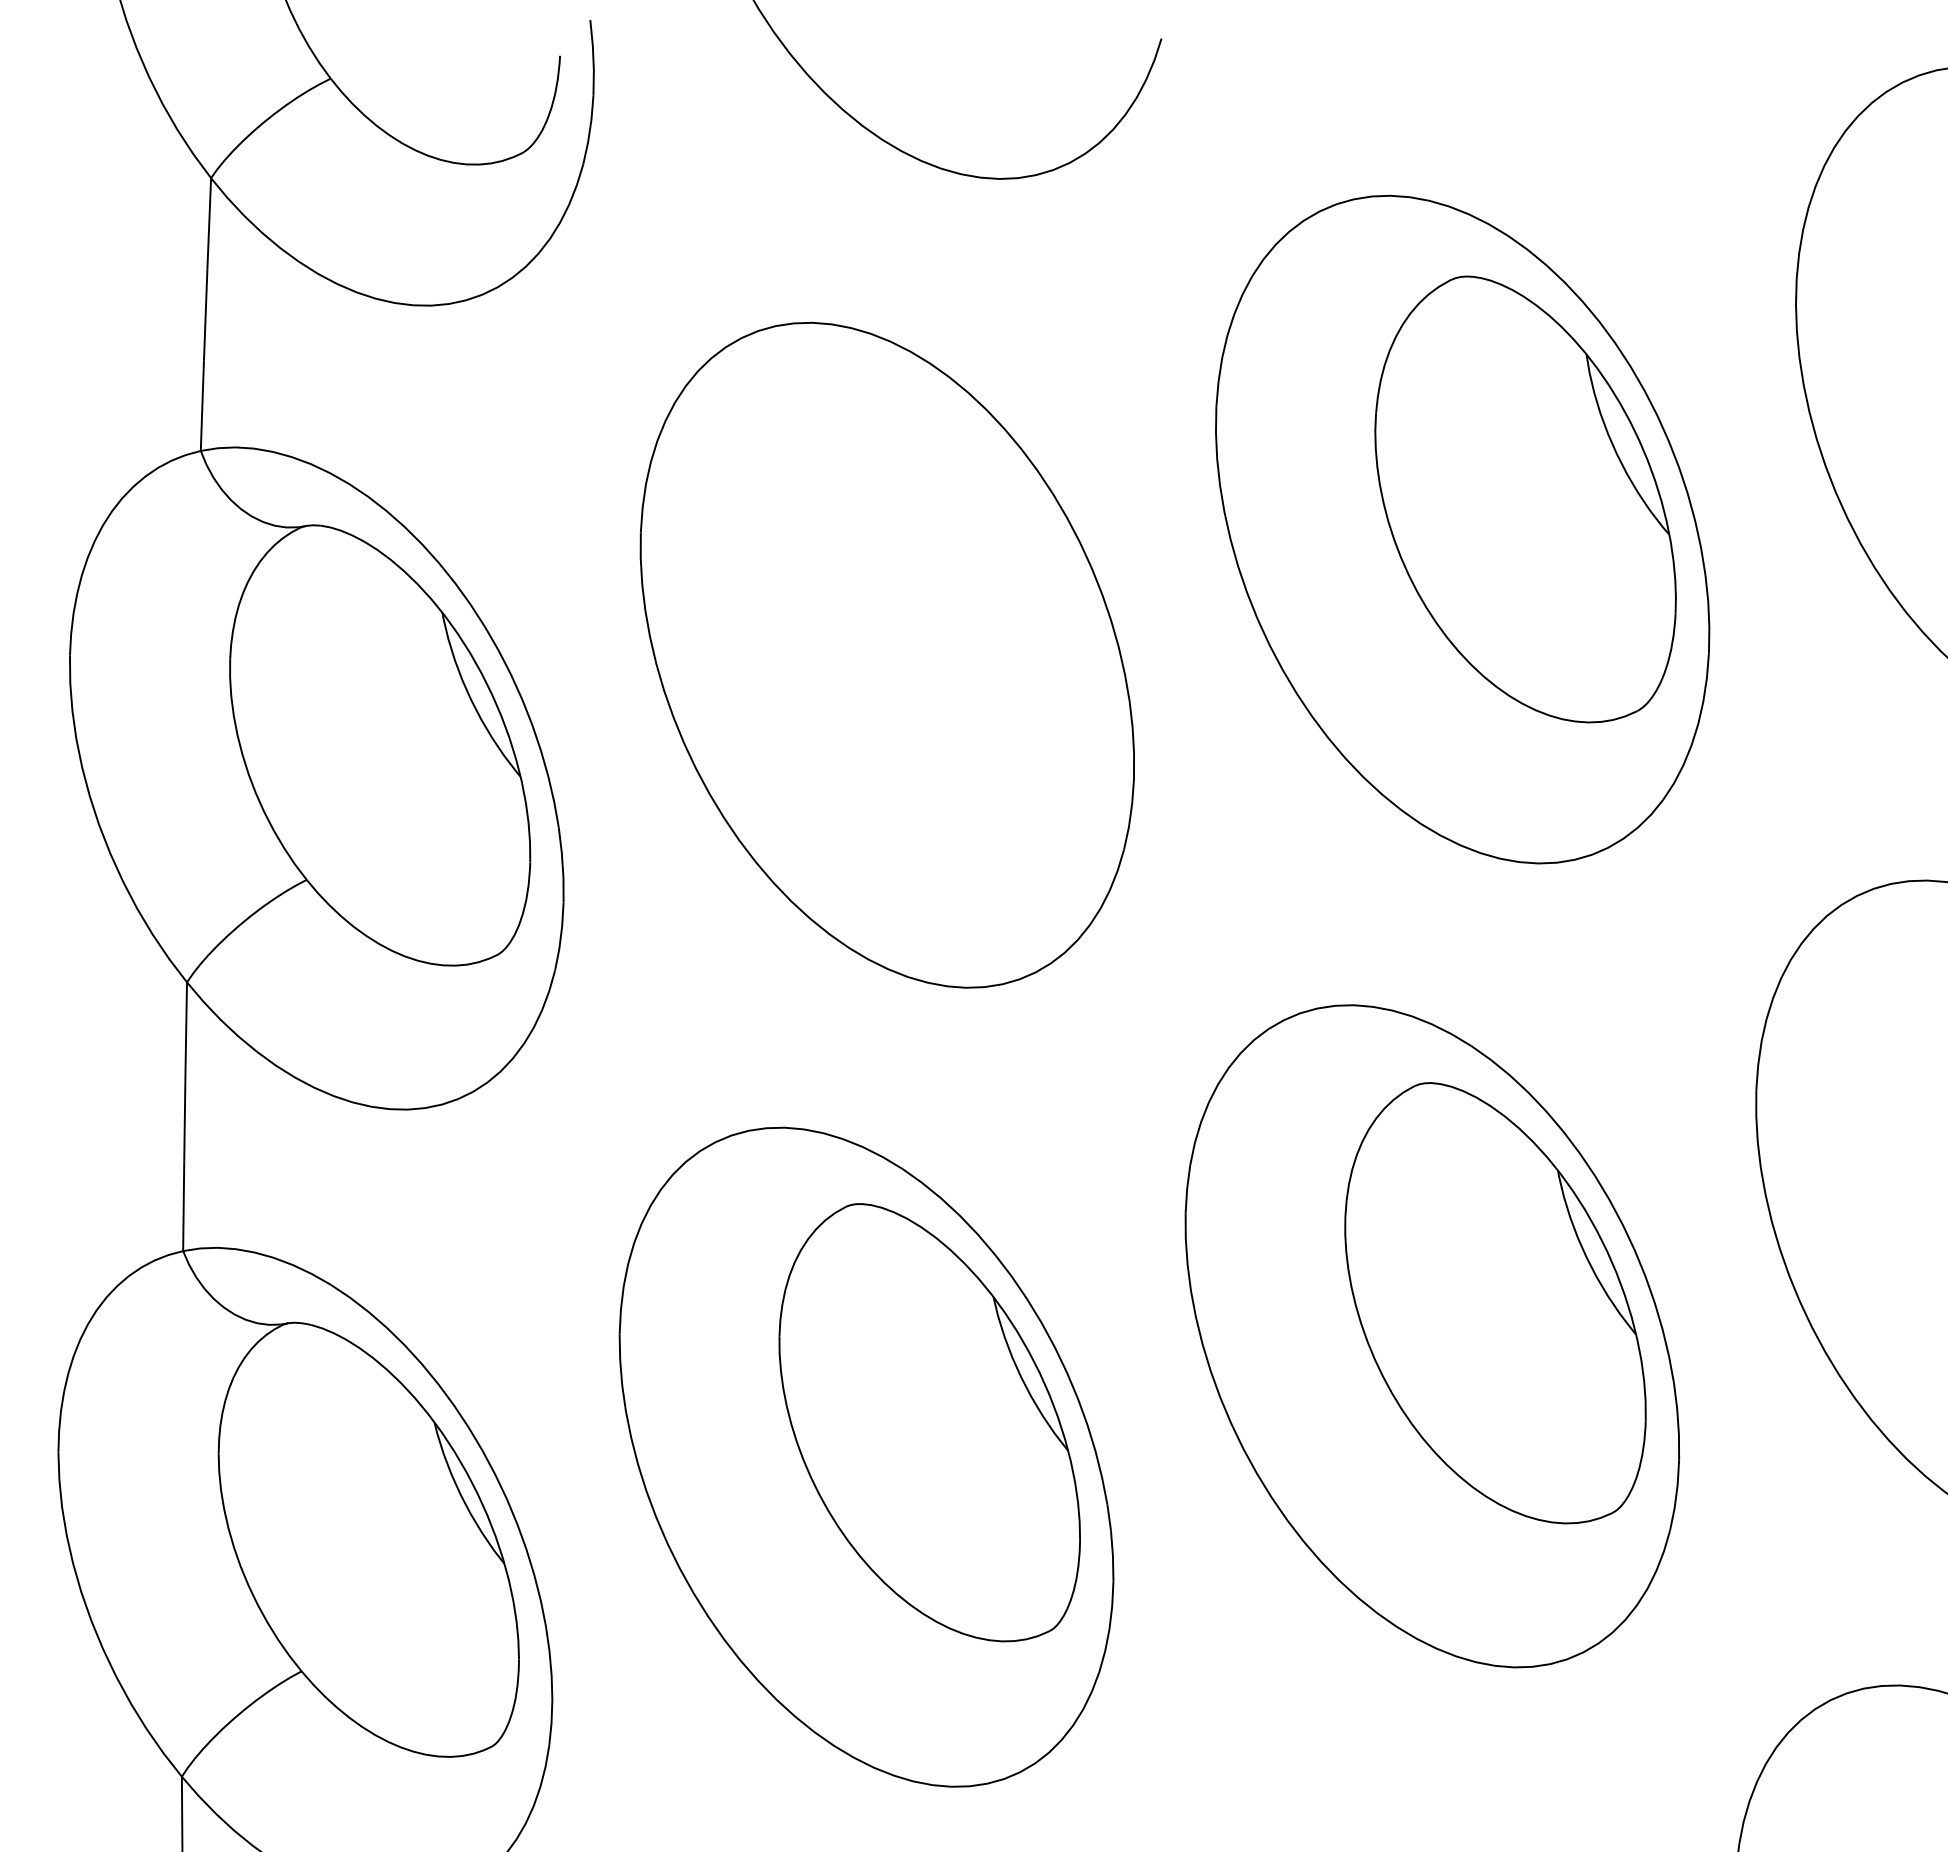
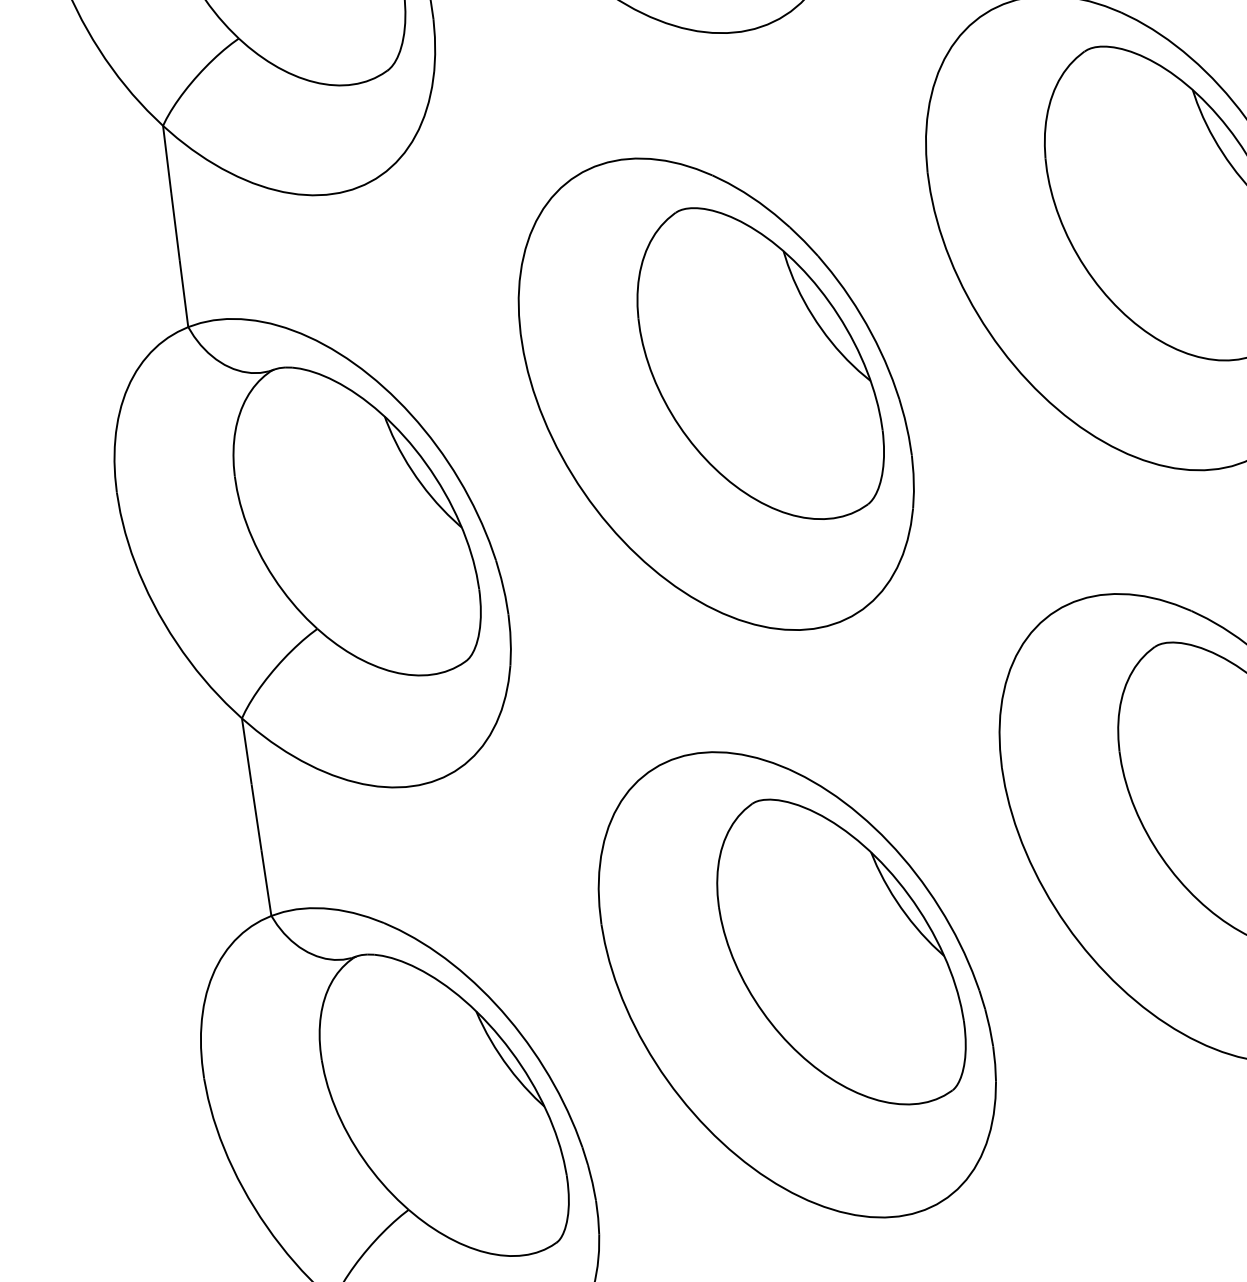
part: (950, 623) -> (758, 363), added

